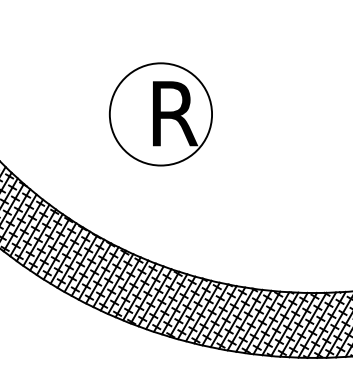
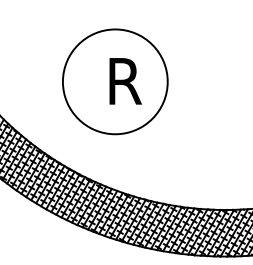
circle: (160, 114) -> (115, 81), size x1.43

